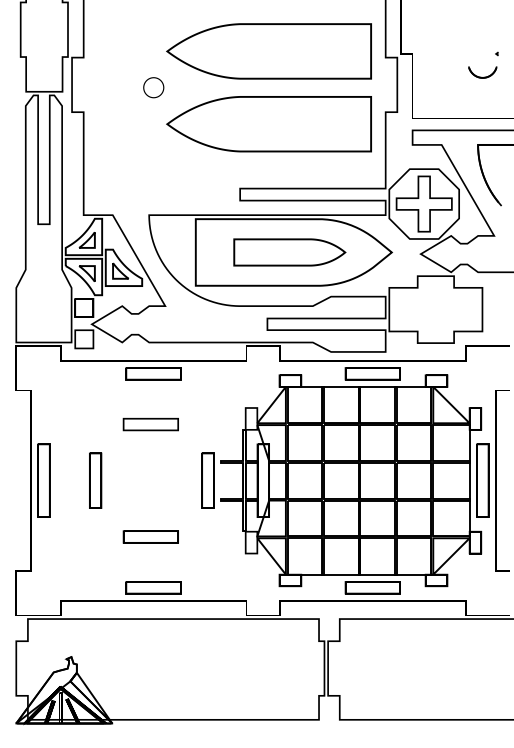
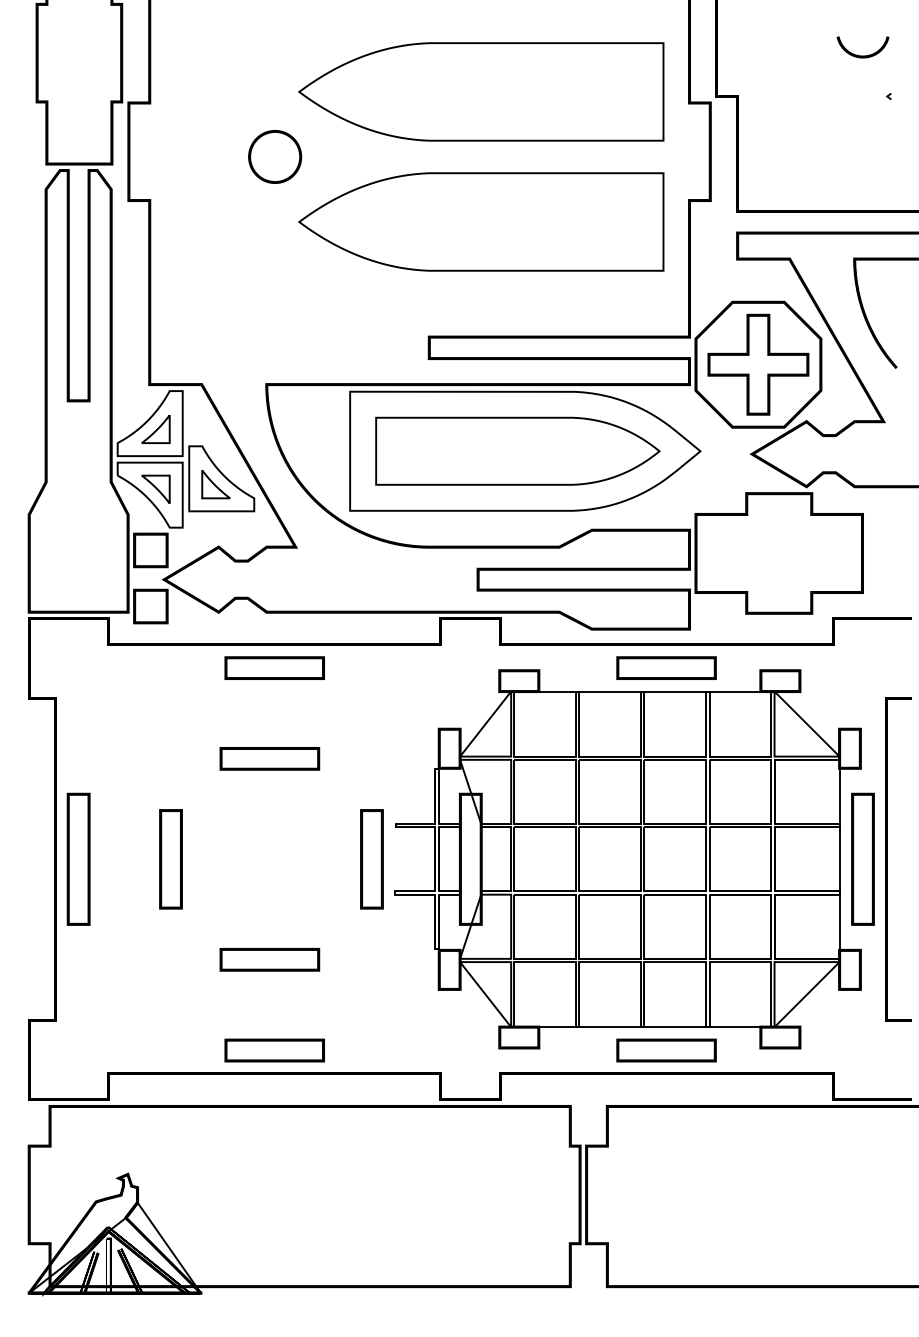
part: (482, 72) -> (862, 47), moved
part: (153, 87) -> (274, 156), size x1.43
part: (289, 252) -> (517, 451), size x1.43

